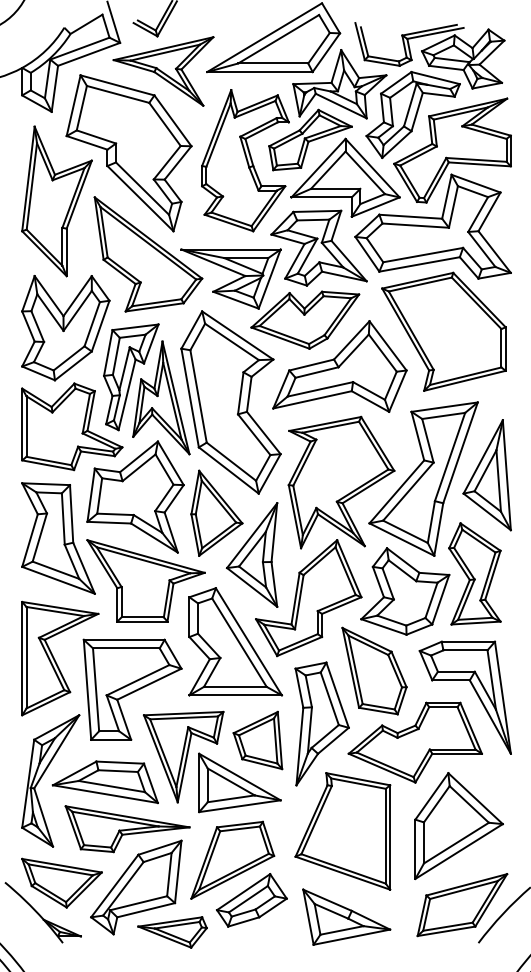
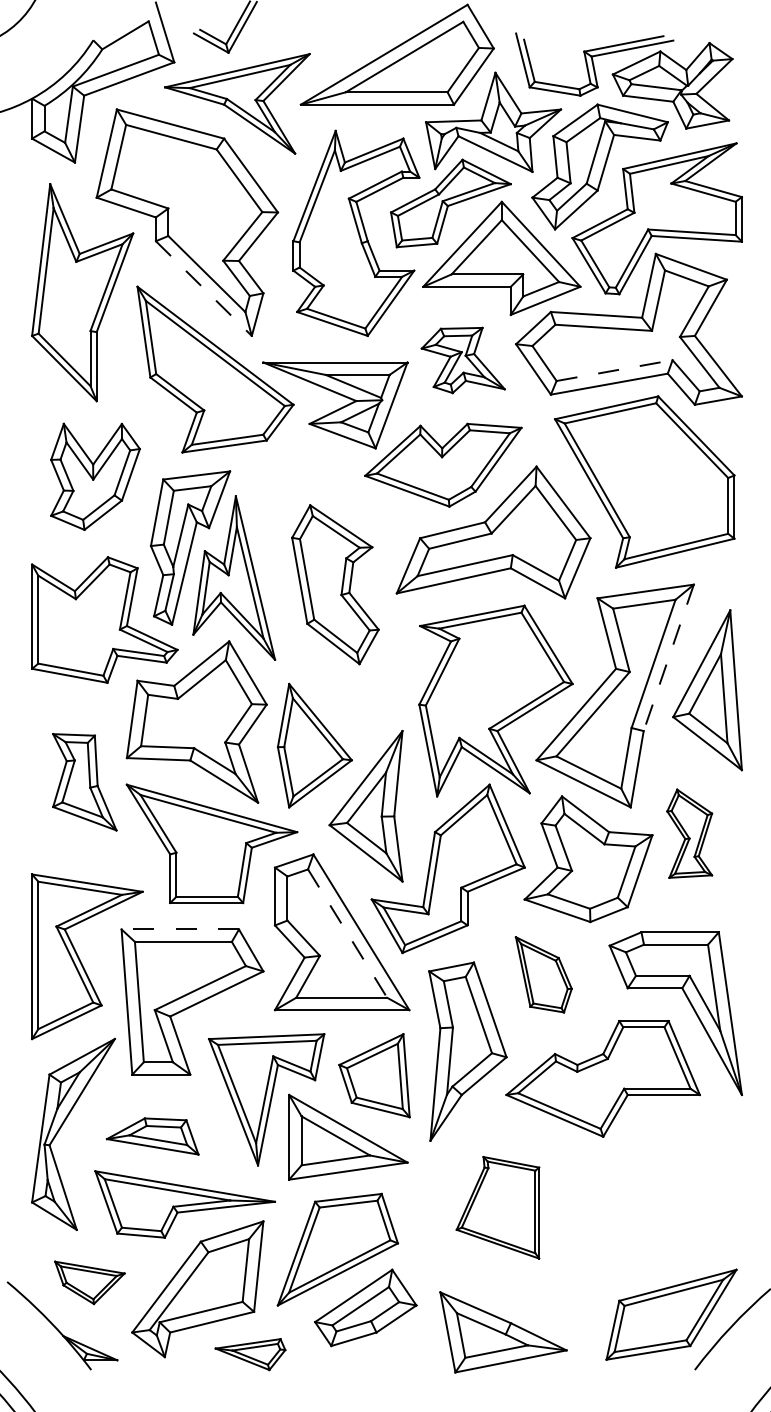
line: (140, 198) -> (203, 288), solid -> dashed
part: (318, 247) -> (462, 359), size x0.6
line: (423, 255) -> (615, 371), solid -> dashed
part: (65, 328) -> (94, 477), size x0.7
part: (230, 402) -> (334, 584), size x0.6
line: (460, 453) -> (668, 658), solid -> dashed
part: (58, 538) -> (84, 782), size x0.6
part: (474, 573) -> (689, 833), size x0.6
line: (123, 639) -> (179, 928), solid -> dashed
line: (239, 642) -> (347, 933), solid -> dashed
part: (374, 670) -> (543, 974), size x0.6
part: (104, 782) -> (151, 1136), size x0.6
part: (458, 826) -> (665, 1200), removed
part: (342, 831) -> (497, 1207), size x0.6
part: (61, 882) -> (89, 1281), size x0.6
part: (172, 932) -> (250, 1354), size x0.7

